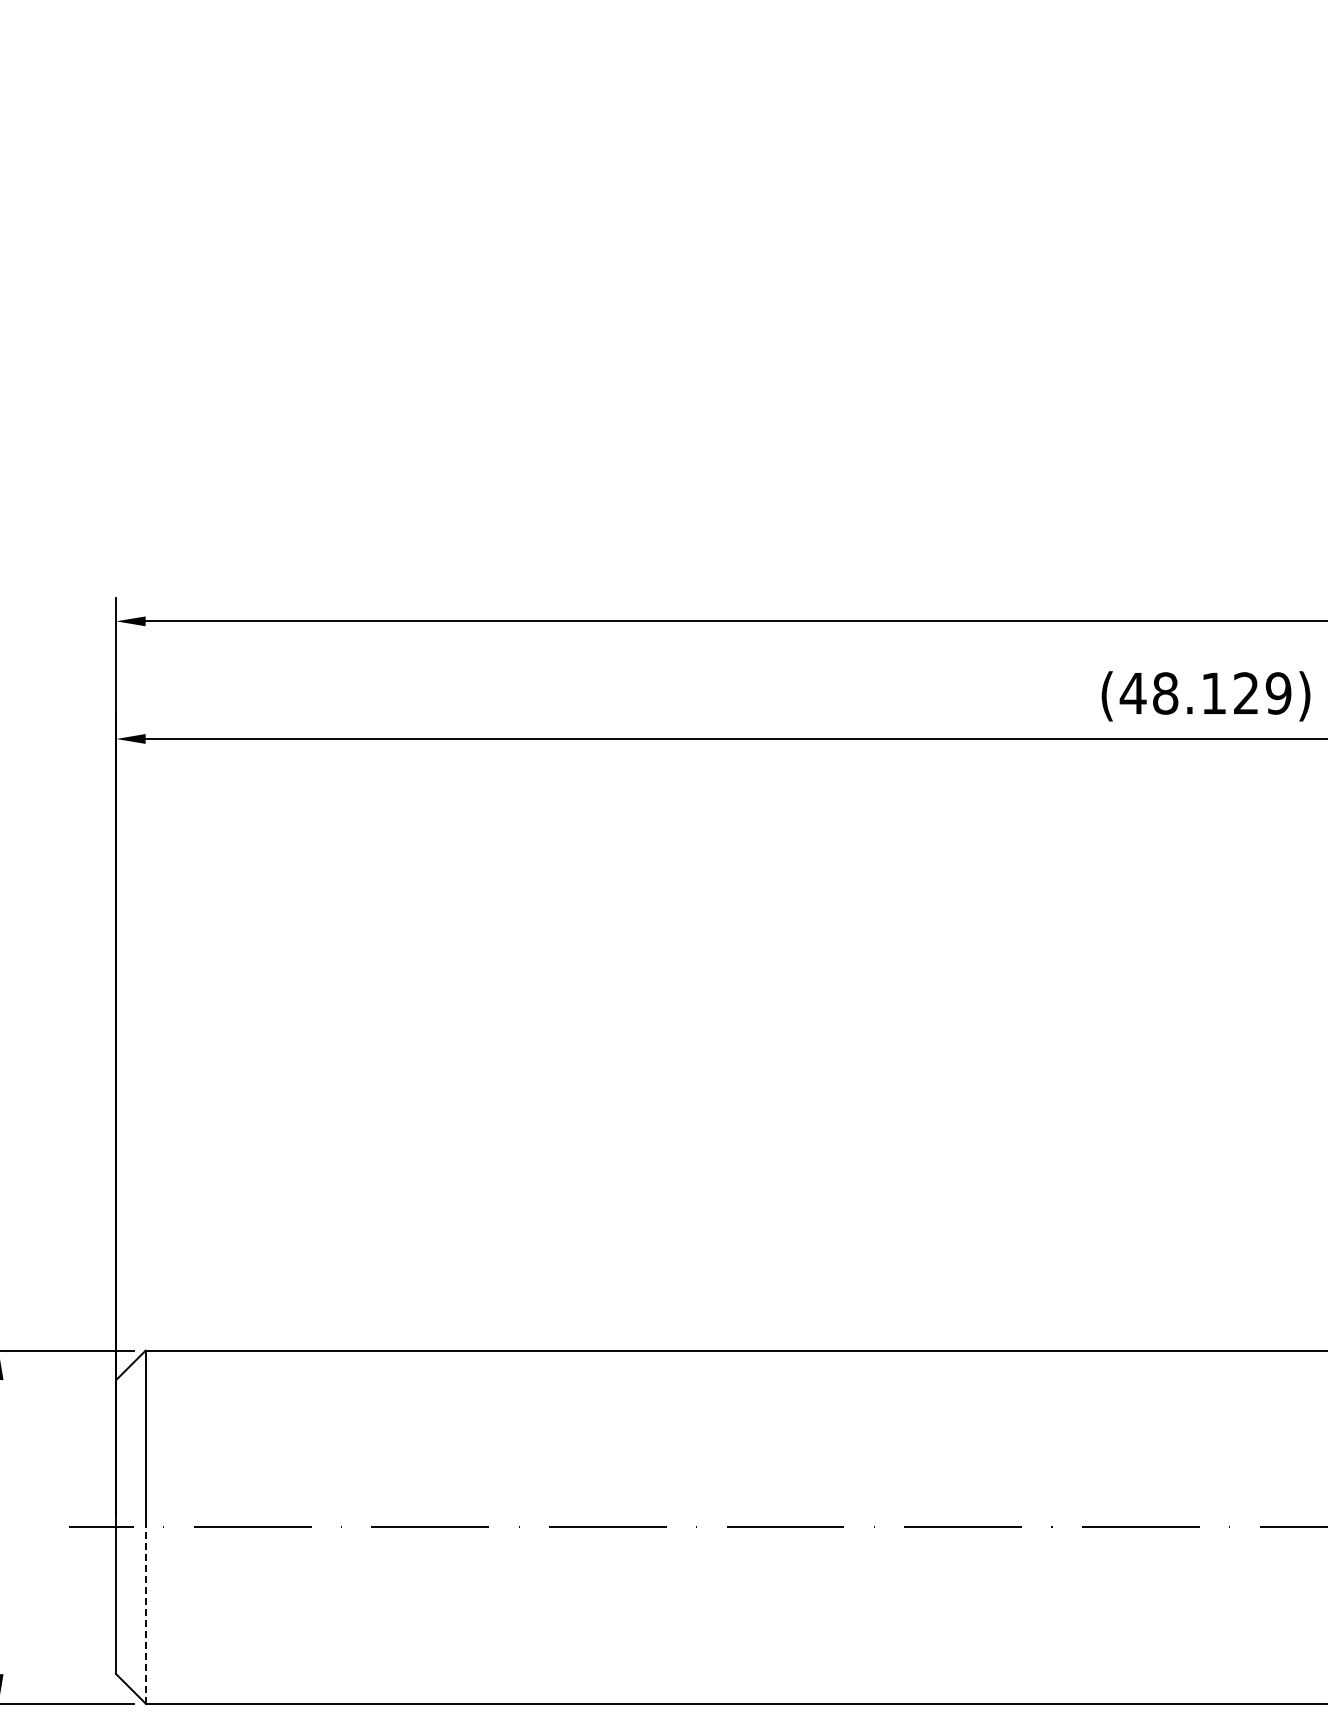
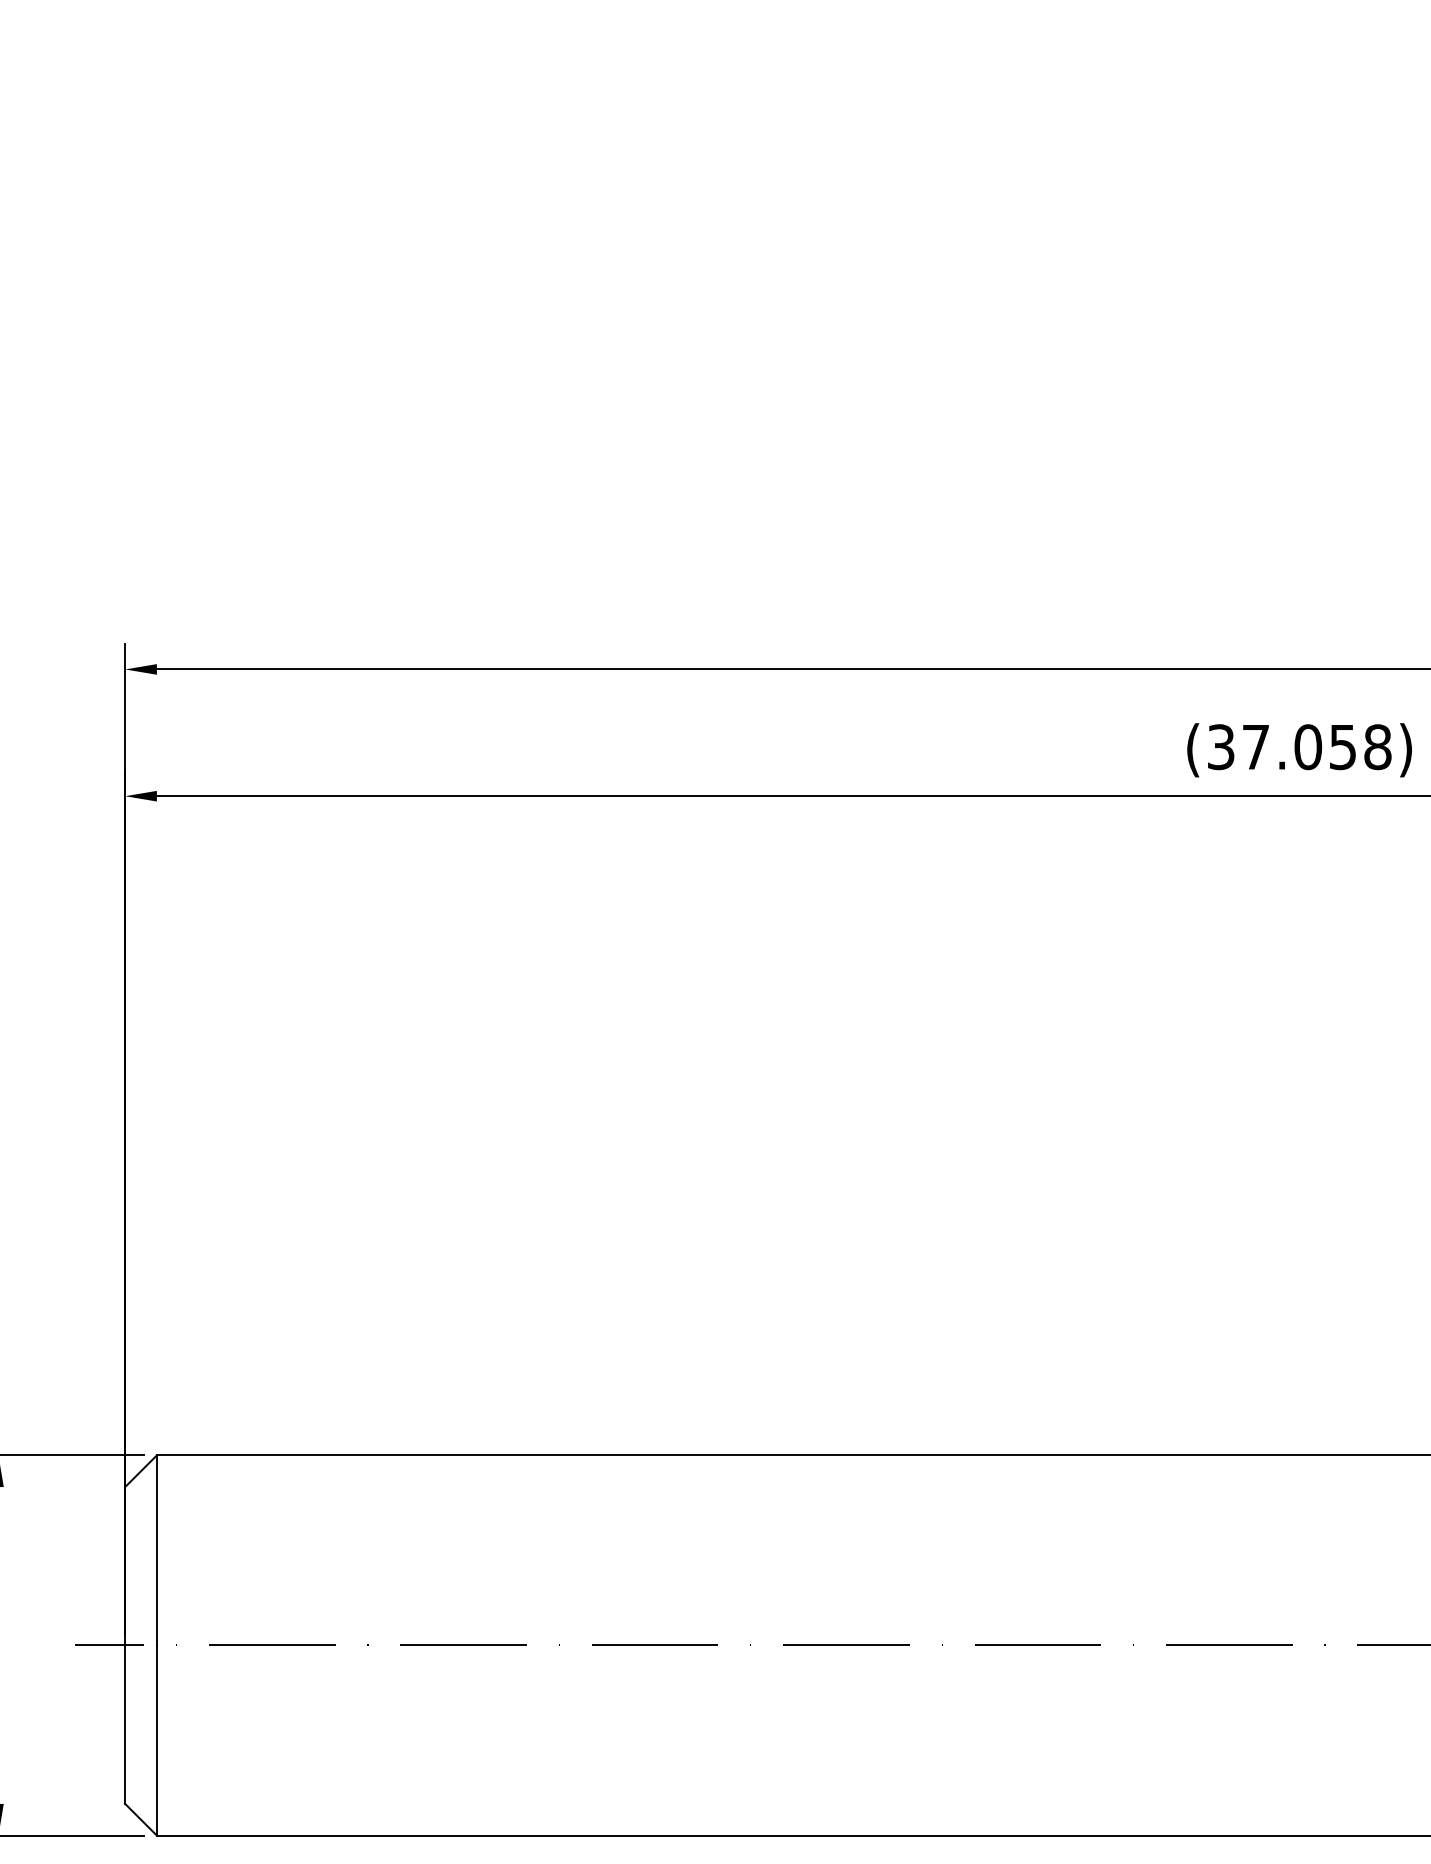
text: (1205, 693) -> (1299, 747), (48.129) -> (37.058)
line: (145, 1614) -> (156, 1739), dashed -> solid

